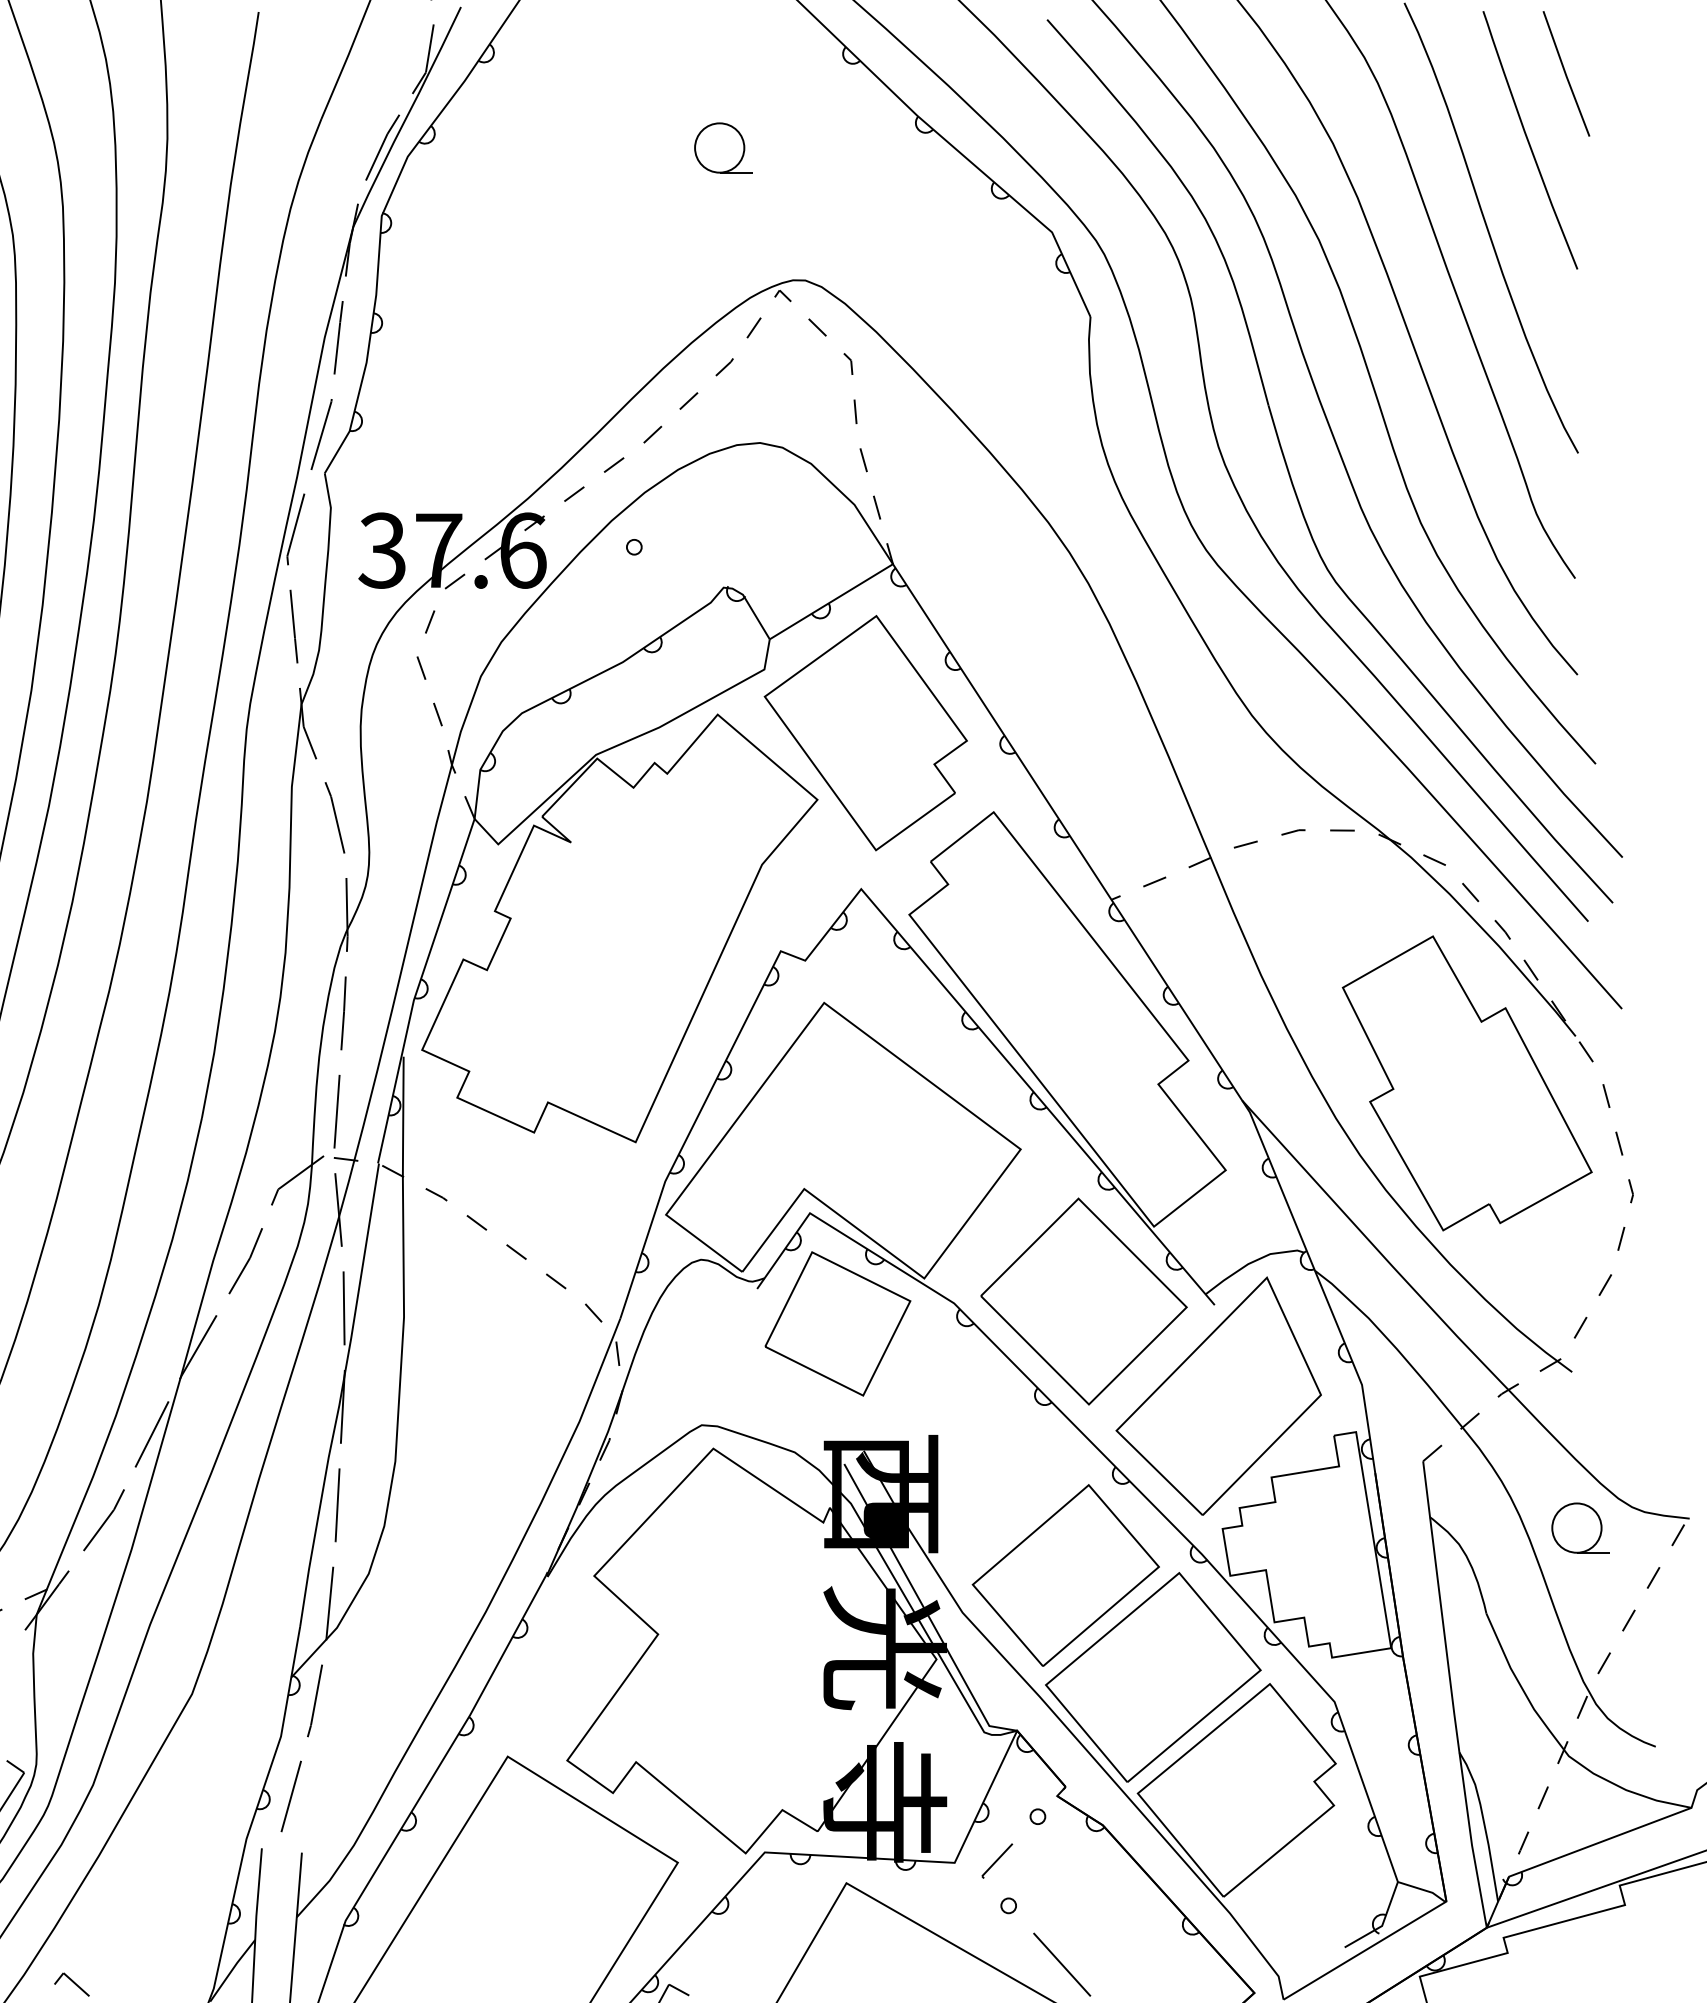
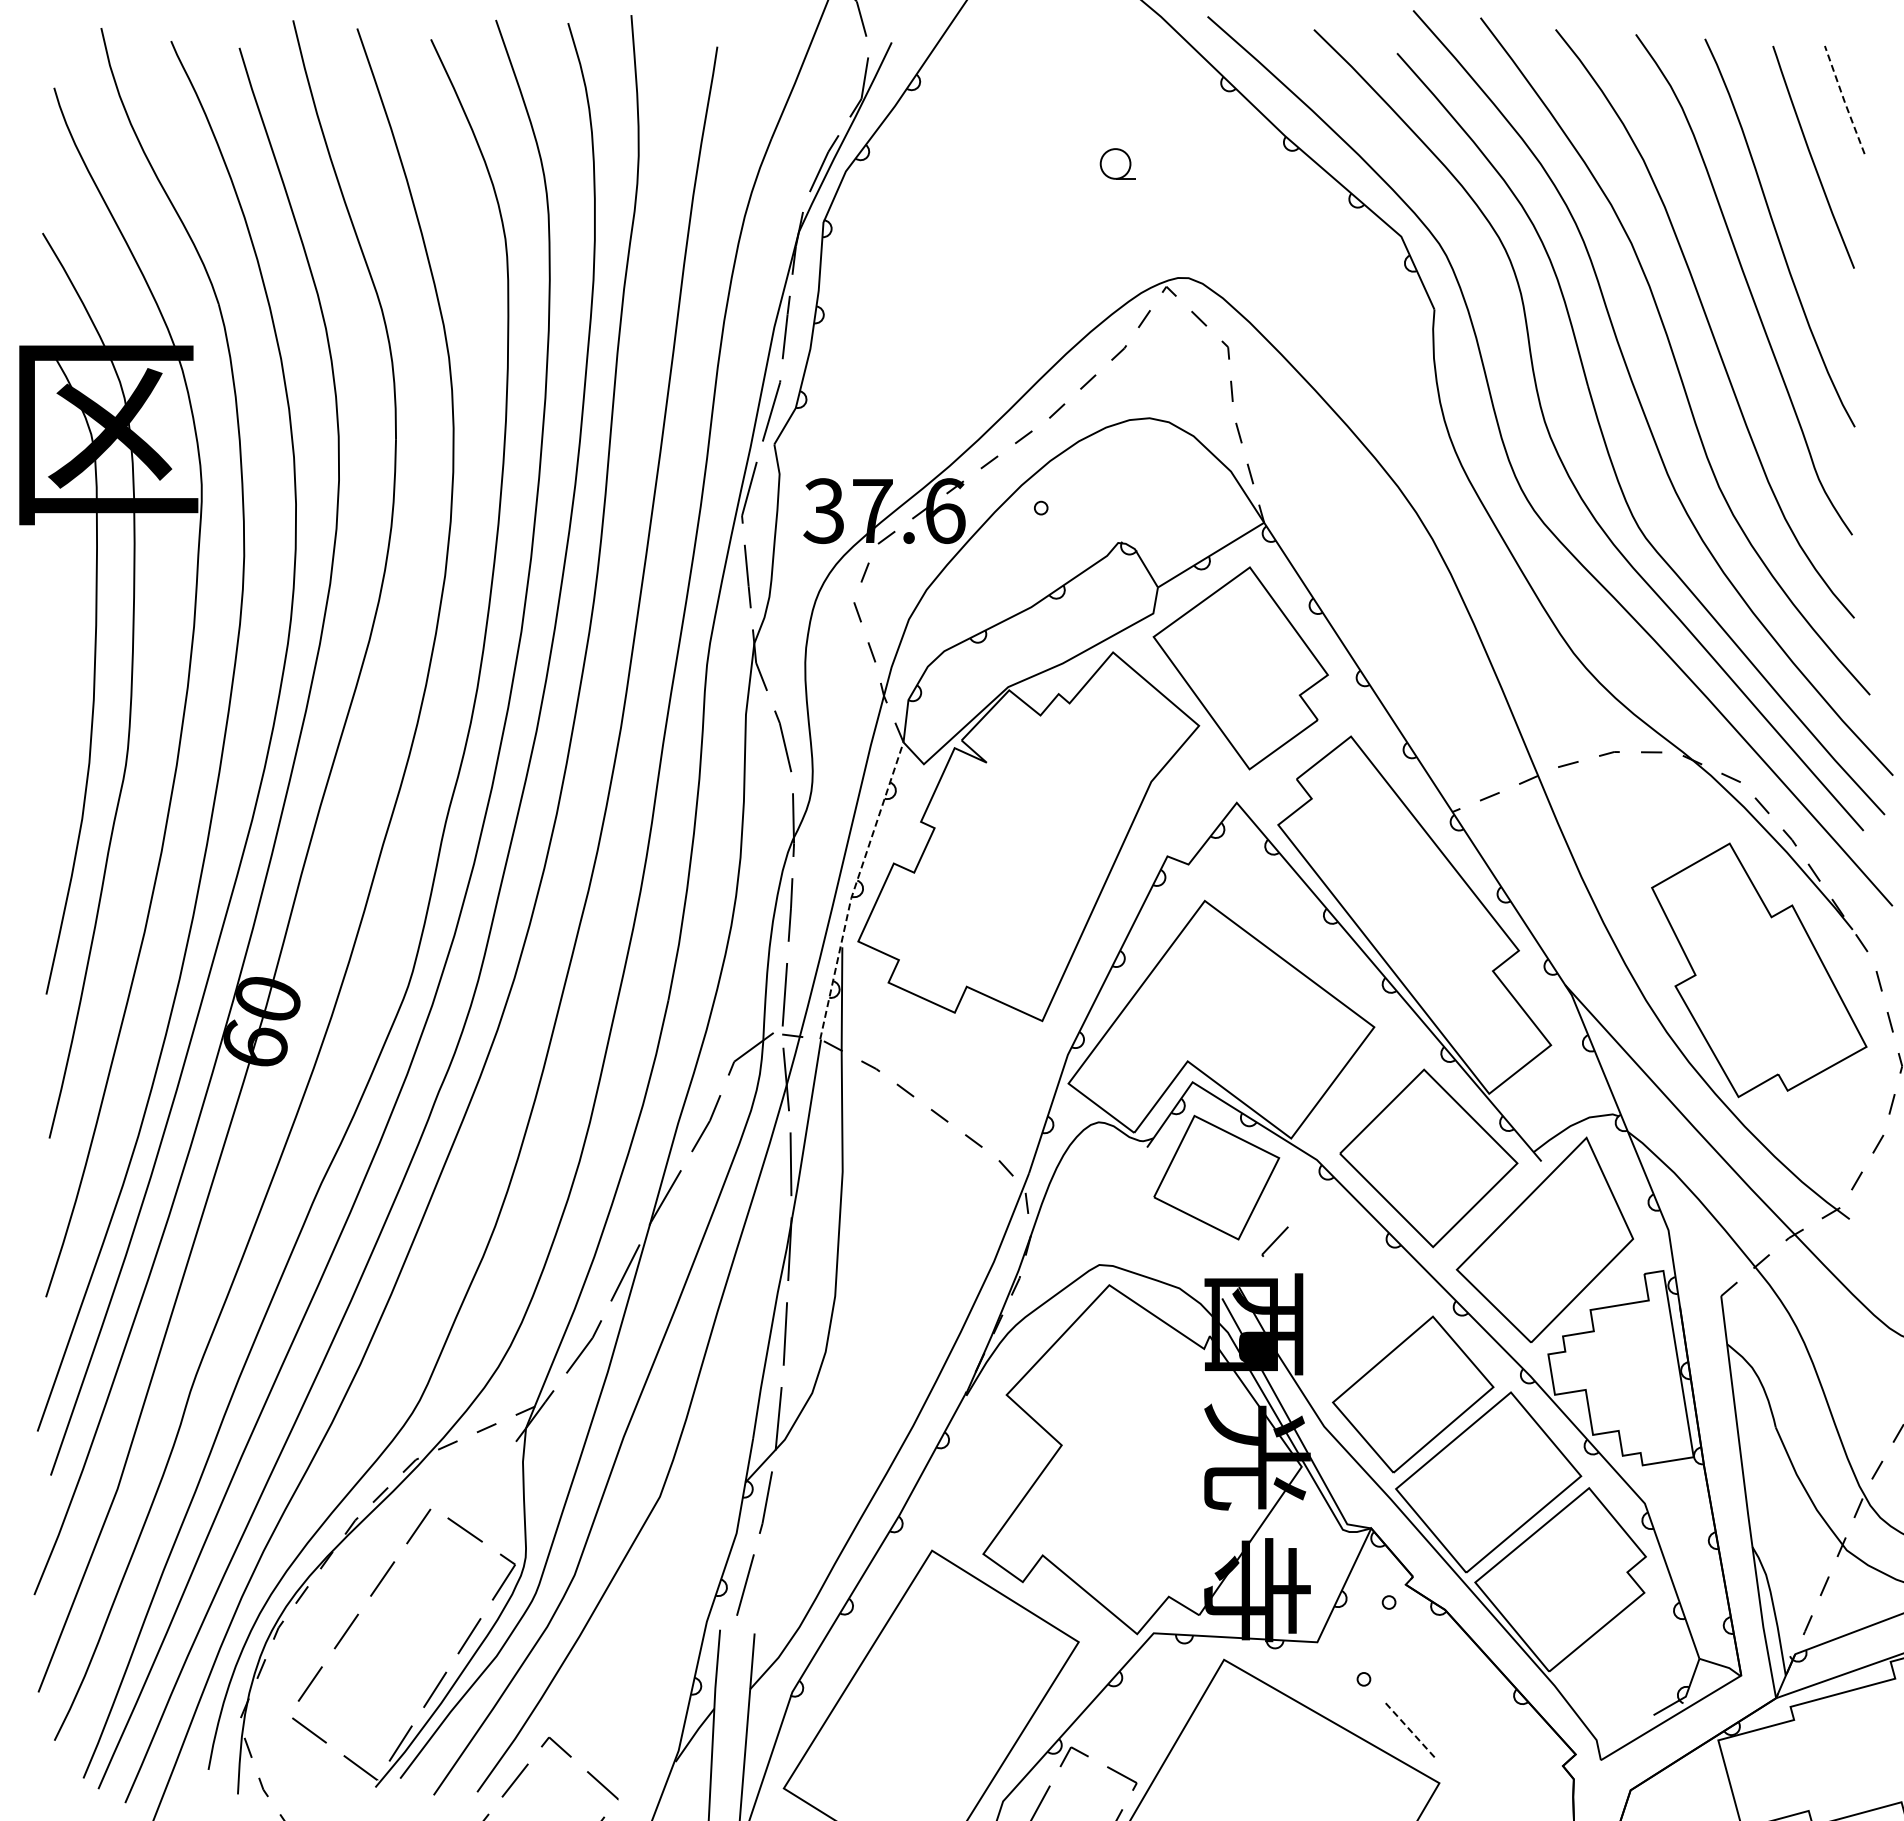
line: (1566, 74) -> (1844, 100), solid -> dashed
part: (722, 147) -> (1117, 163), size x0.7
line: (417, 989) -> (854, 889), solid -> dashed
part: (1580, 1527) -> (1856, 1353), removed
part: (996, 1860) -> (1274, 1241), moved
line: (1062, 1965) -> (1410, 1730), solid -> dashed

